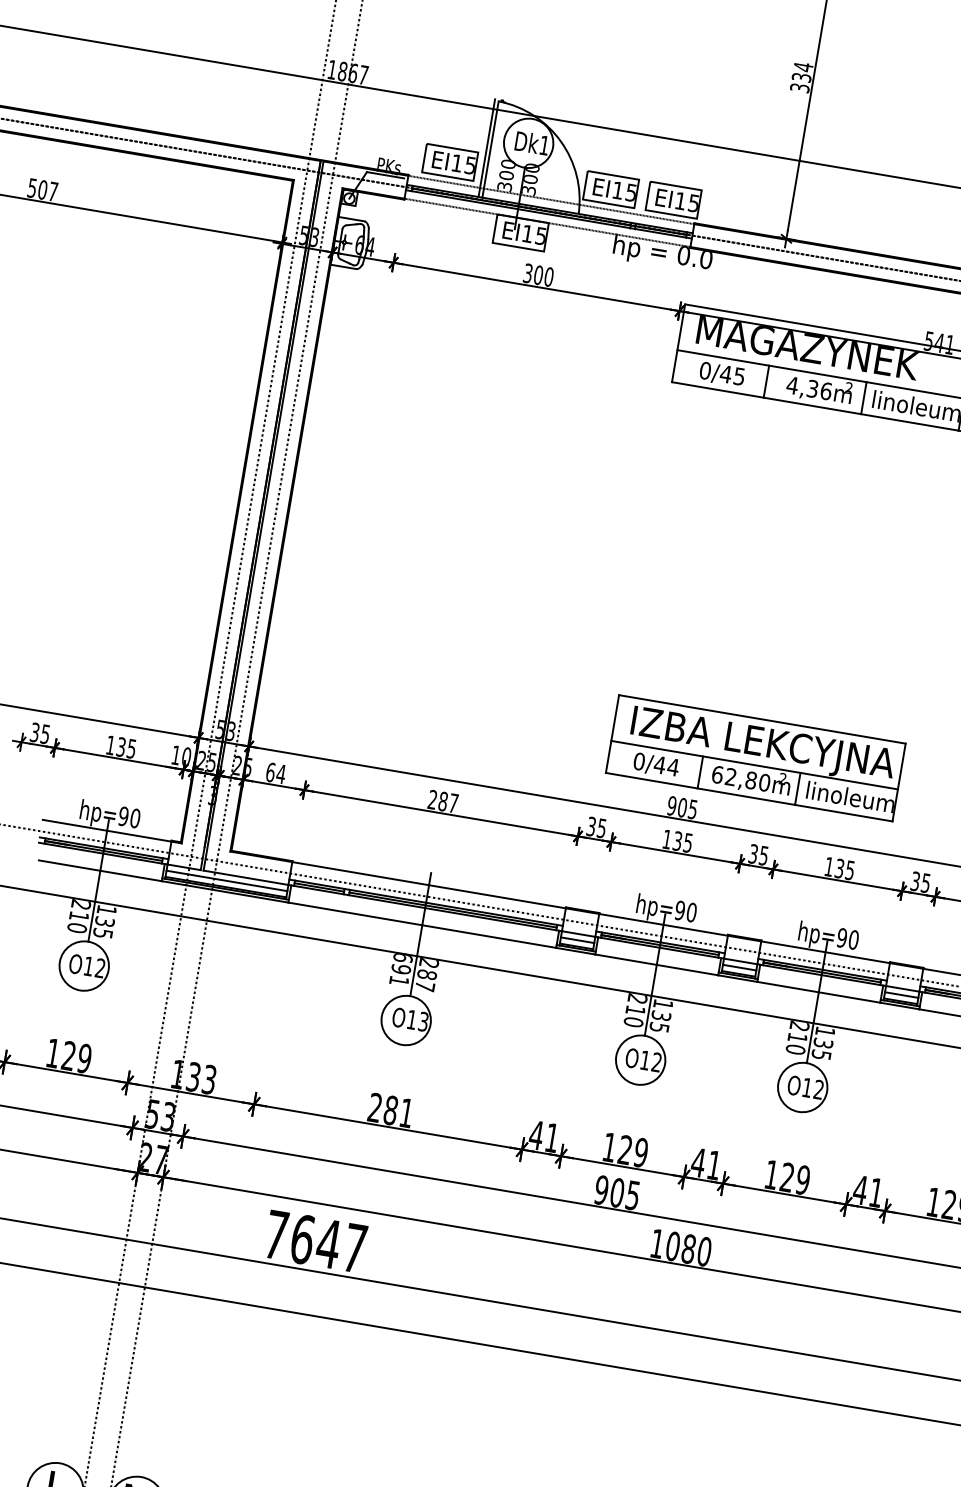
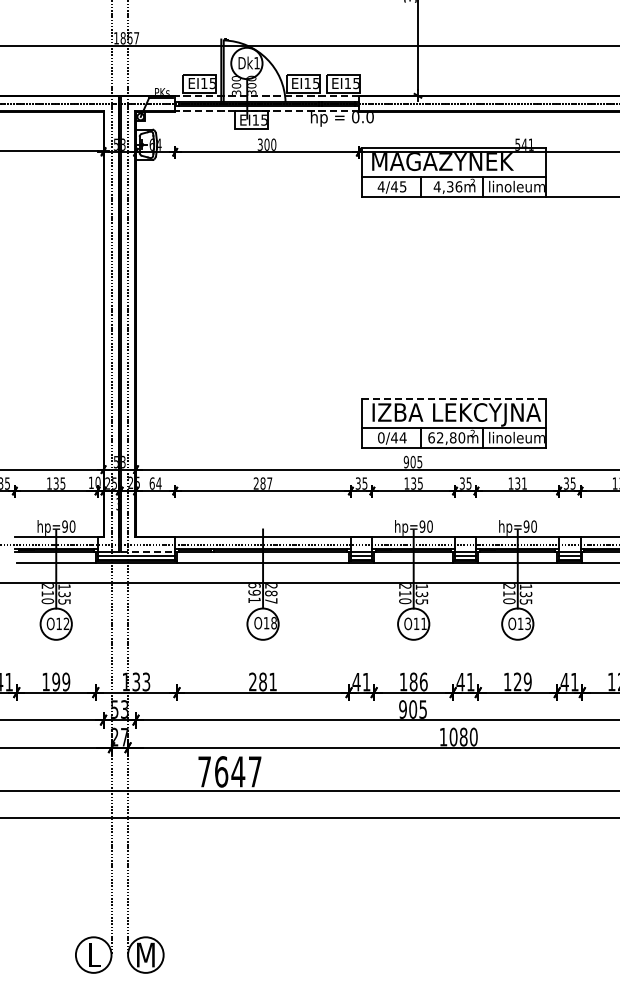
text: (704, 370) -> (380, 186), 0/45 -> 4/45
line: (763, 719) -> (454, 398), solid -> dashed
text: (850, 870) -> (524, 483), 135 -> 131
line: (246, 877) -> (148, 551), solid -> dashed
text: (422, 1022) -> (273, 623), O13 -> O18
text: (69, 1055) -> (56, 681), 129 -> 199
text: (656, 1061) -> (423, 623), O12 -> O11
text: (817, 1090) -> (527, 624), O12 -> O13
text: (633, 1150) -> (418, 681), 129 -> 186

